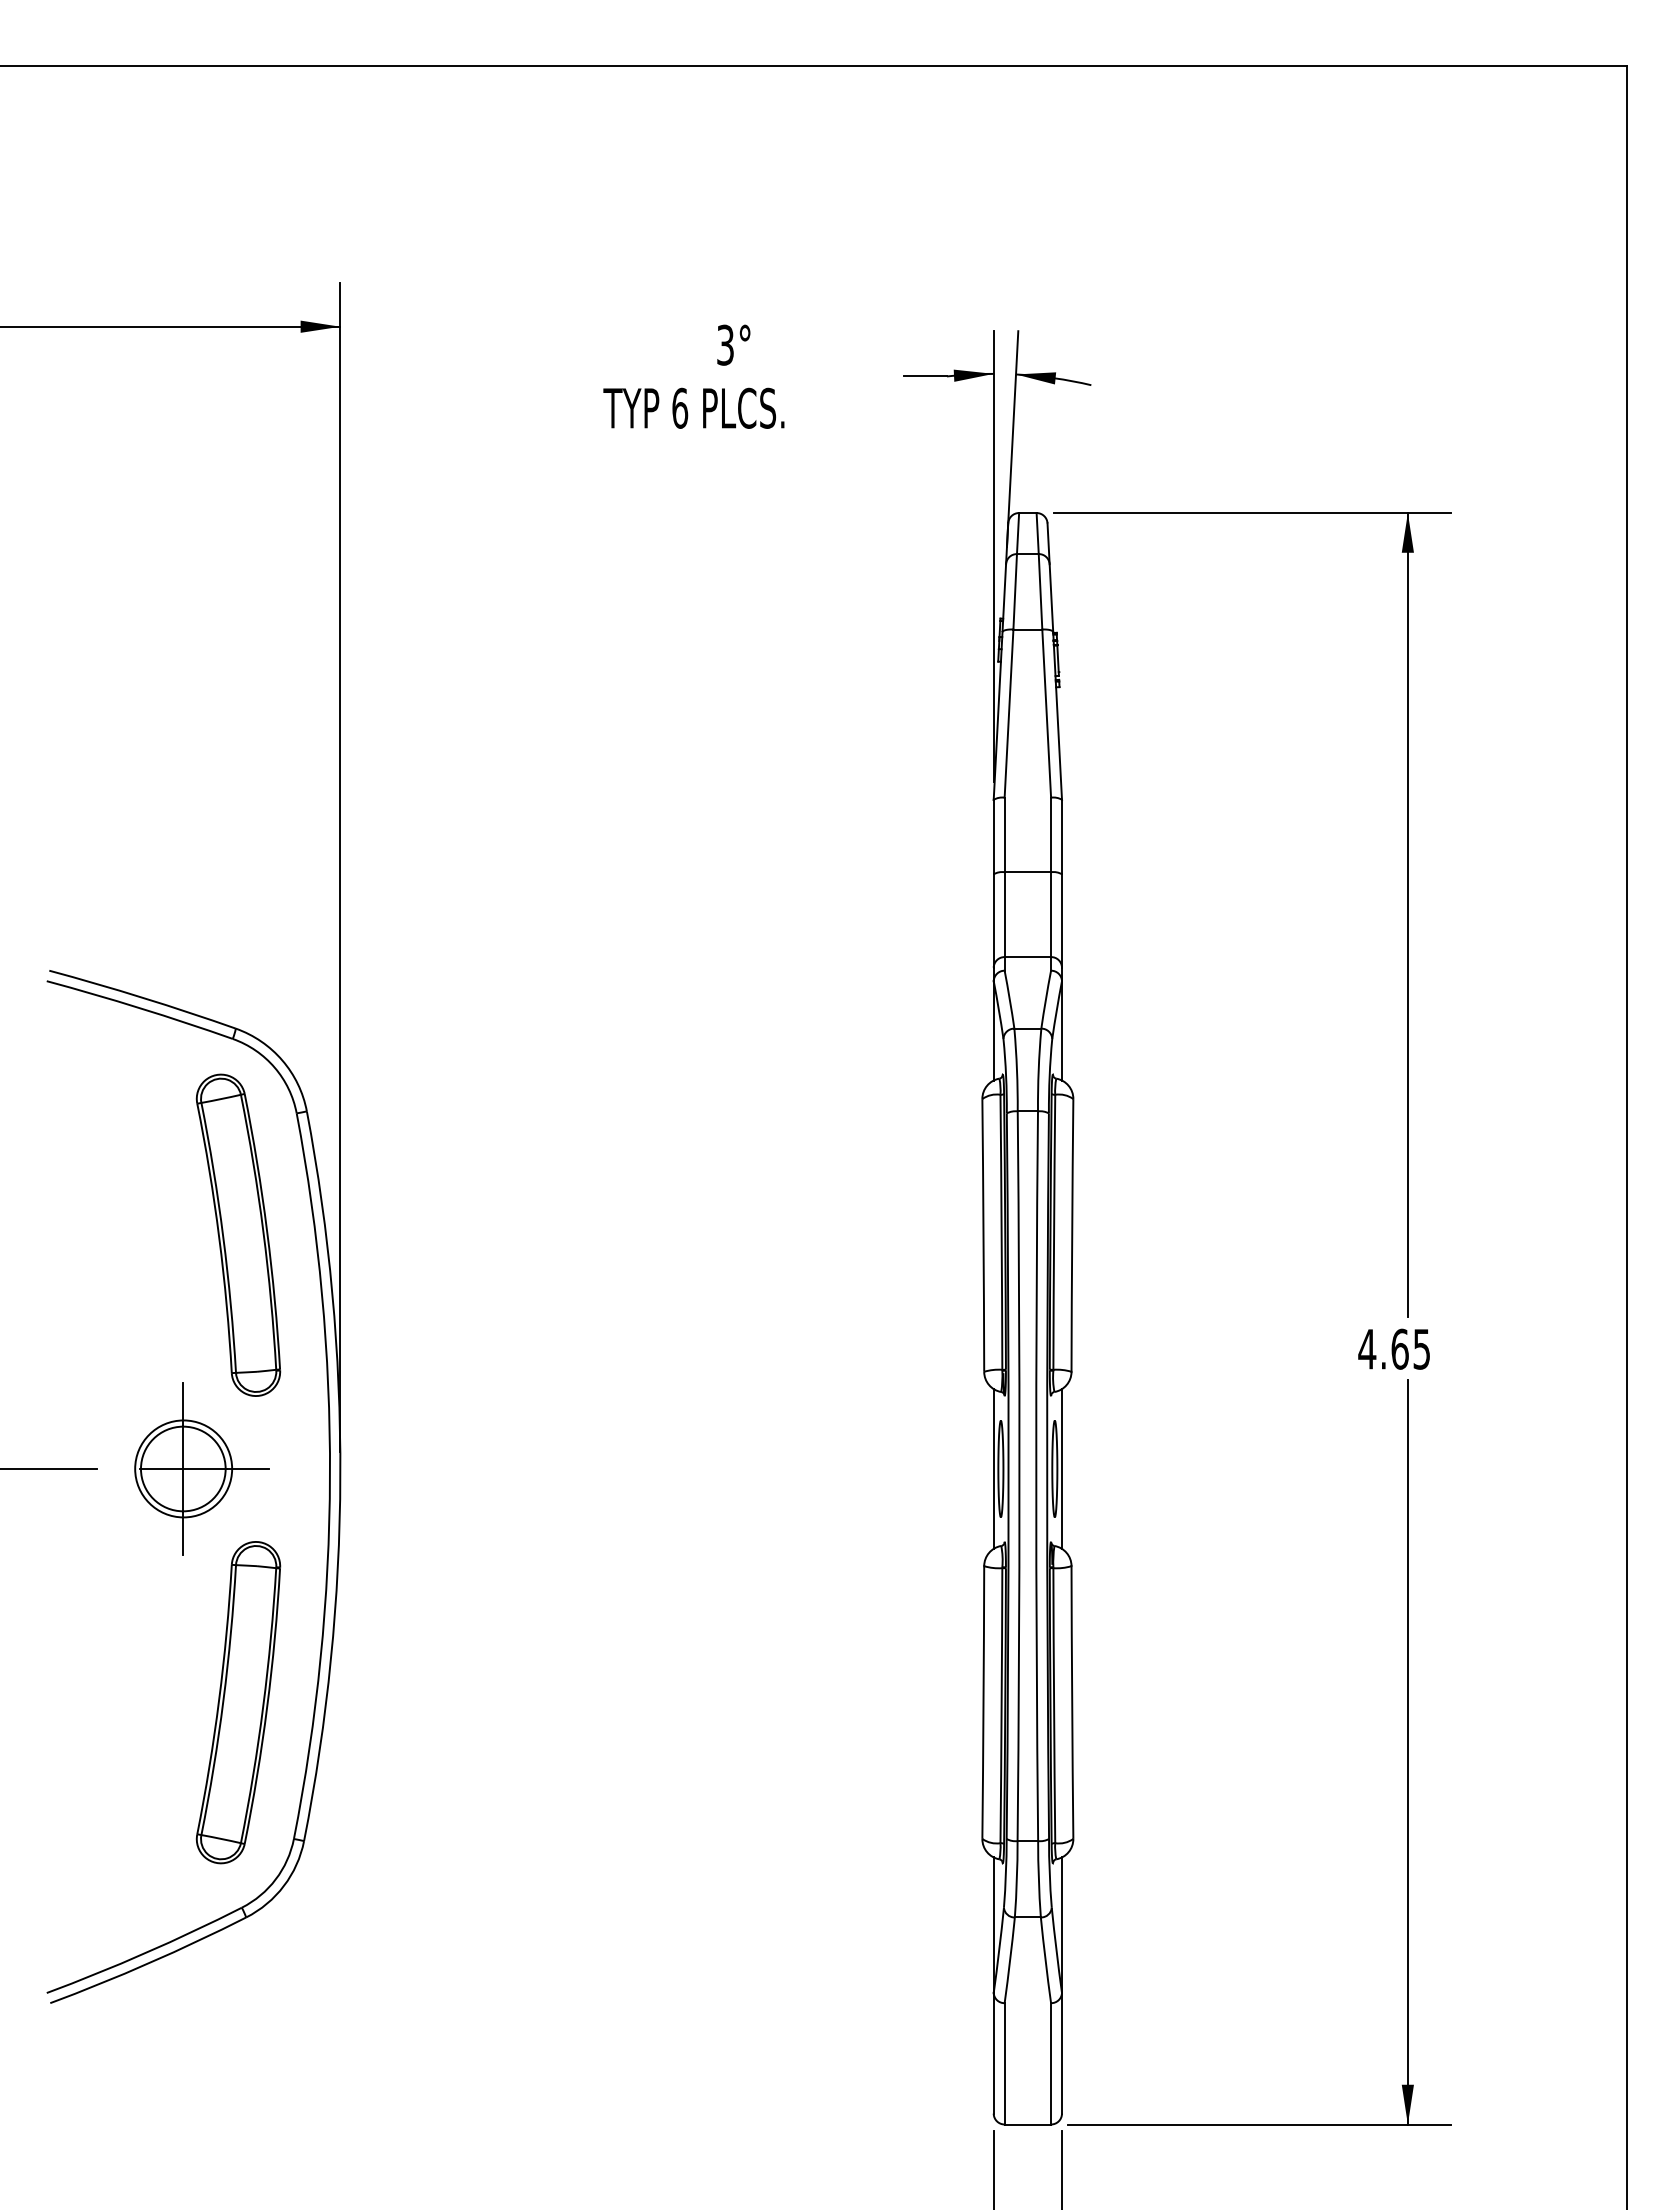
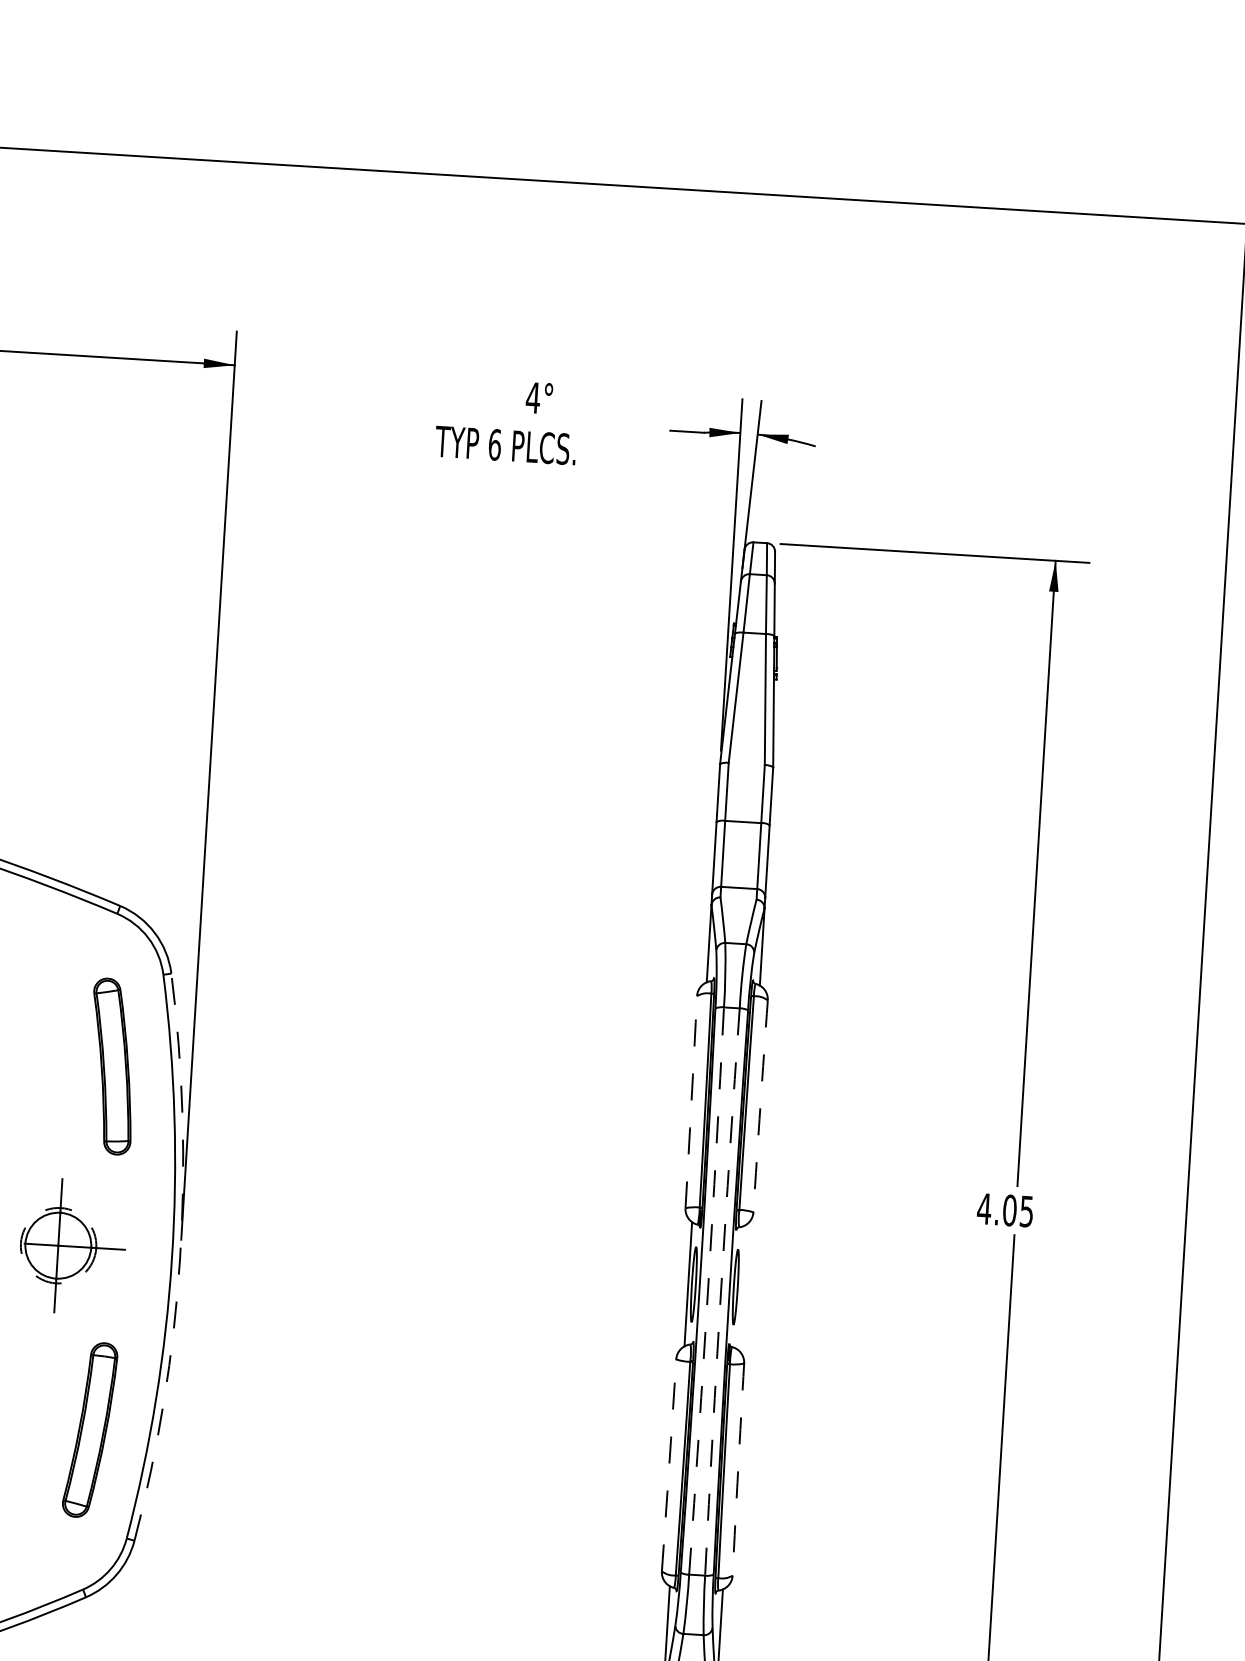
text: (725, 344) -> (533, 397), 3° -> 4°
part: (238, 1234) -> (112, 1066), size x0.7
arc: (983, 1235) -> (691, 1102), solid -> dashed
arc: (1072, 1235) -> (760, 1106), solid -> dashed
text: (1399, 1348) -> (1009, 1209), 4.65 -> 4.05
circle: (183, 1468) -> (58, 1245), solid -> dashed
line: (1062, 1468) -> (741, 1287), removed
arc: (340, 1476) -> (180, 1259), solid -> dashed
arc: (1019, 1476) -> (707, 1291), solid -> dashed
arc: (1036, 1476) -> (721, 1292), solid -> dashed
part: (238, 1702) -> (90, 1429), size x0.7
arc: (983, 1702) -> (669, 1465), solid -> dashed
arc: (1072, 1702) -> (738, 1469), solid -> dashed

